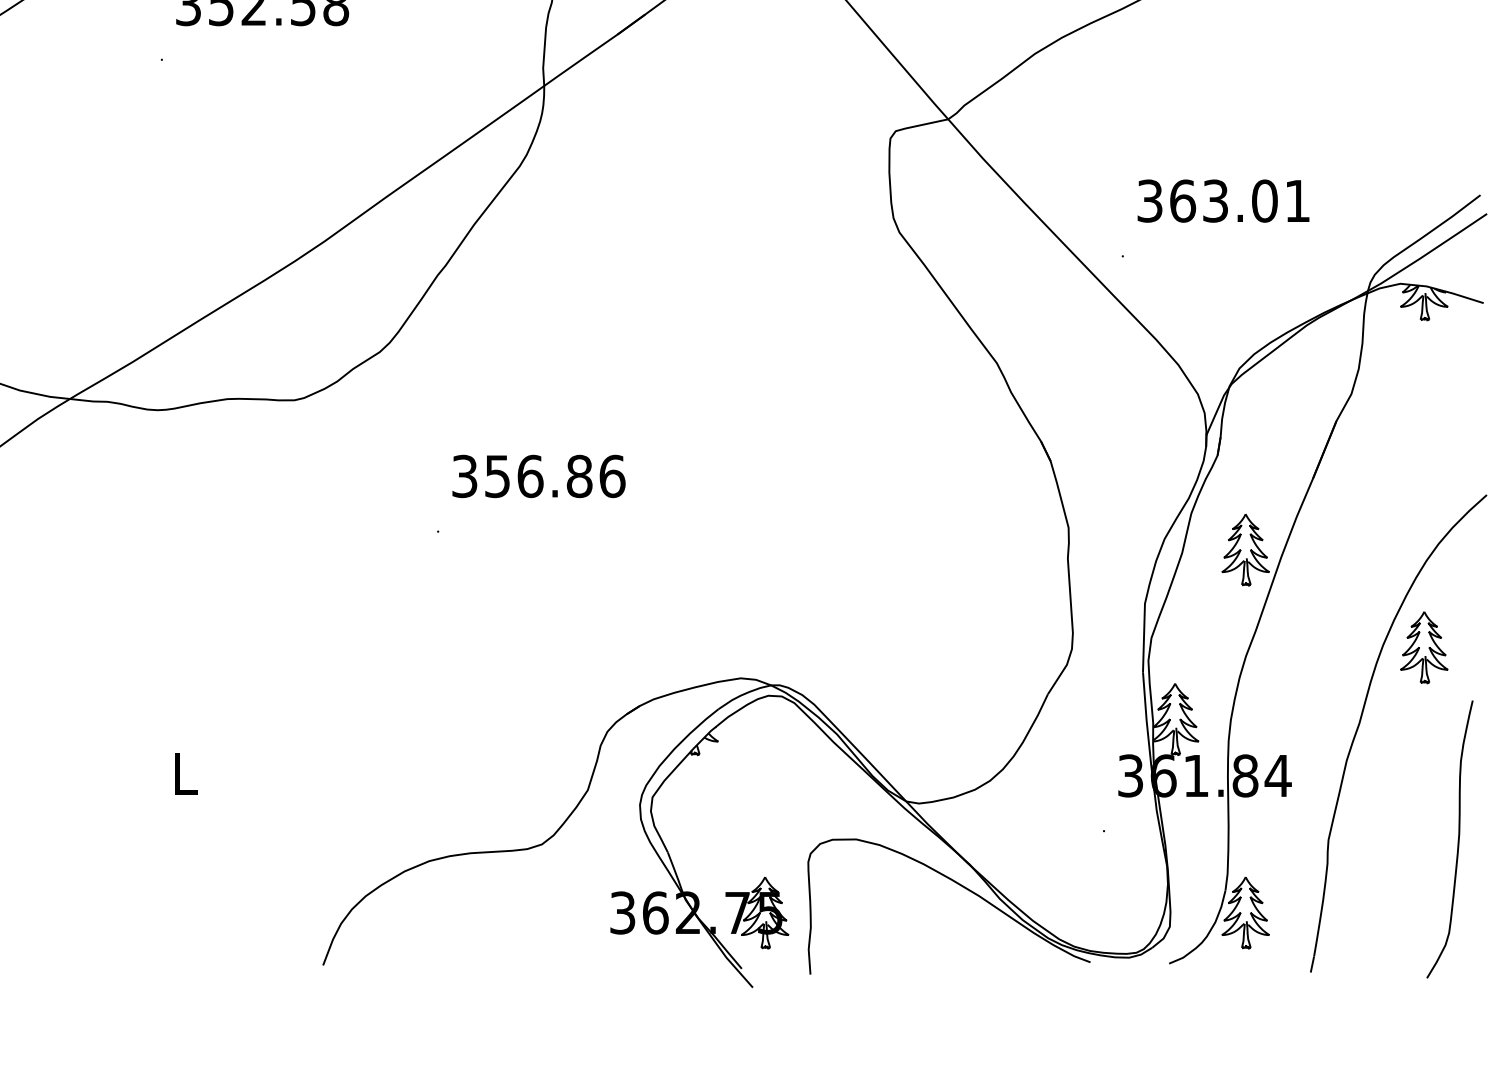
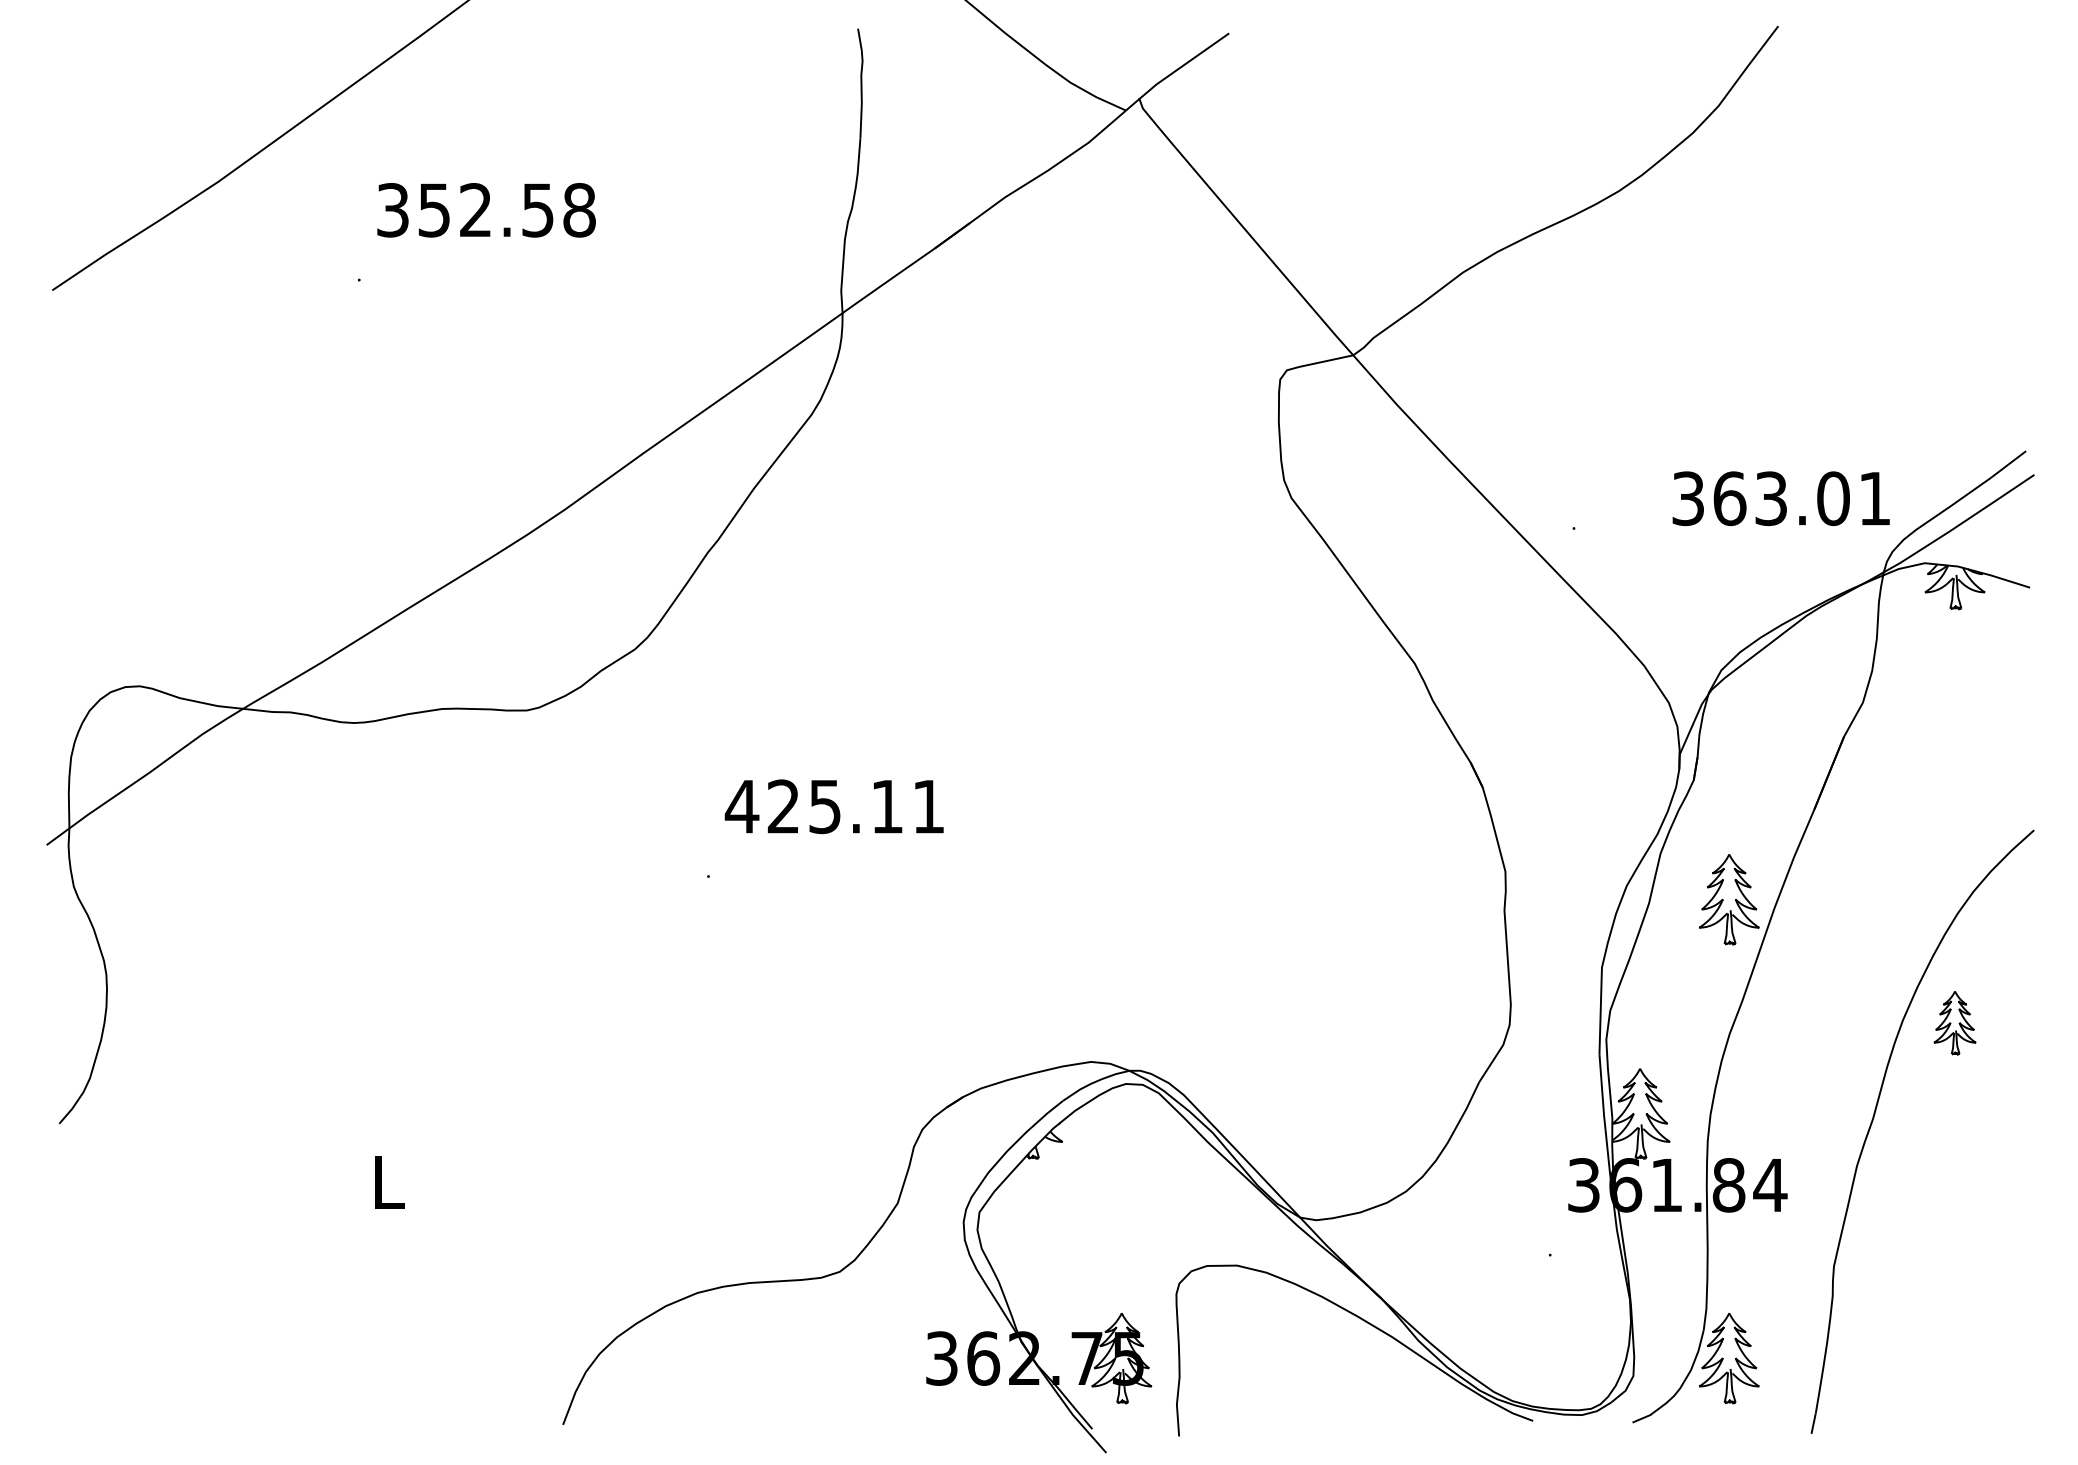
text: (1222, 200) -> (1780, 498), moved
text: (537, 476) -> (834, 806), 356.86 -> 425.11
part: (1423, 647) -> (1954, 1022), size x0.7
curve: (1457, 839) -> (1997, 1265), removed

